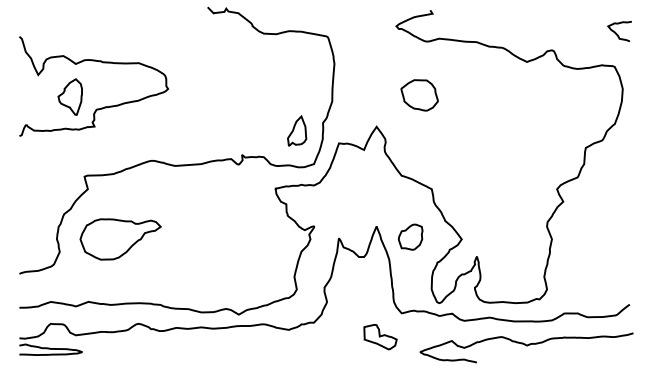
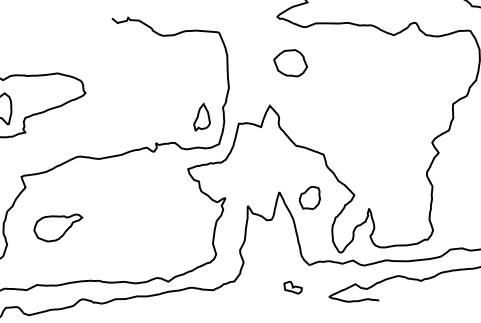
part: (419, 95) -> (290, 63), moved
part: (120, 239) -> (58, 227), size x0.7
part: (380, 337) -> (293, 288), size x0.6

